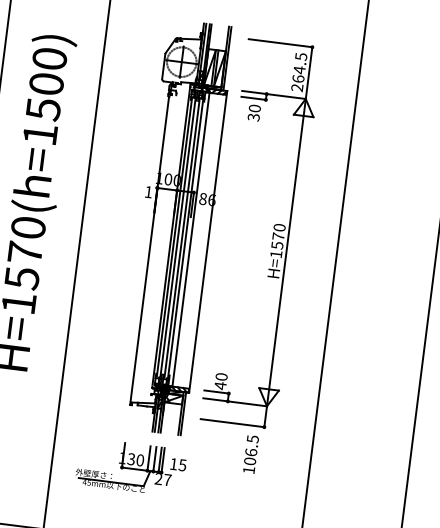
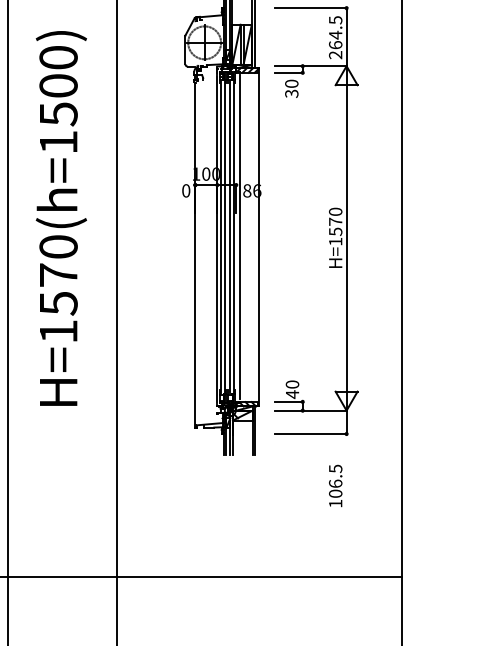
text: (148, 191) -> (186, 190), 1 -> 0
text: (250, 453) -> (335, 485), moved
part: (131, 467) -> (205, 496), removed

